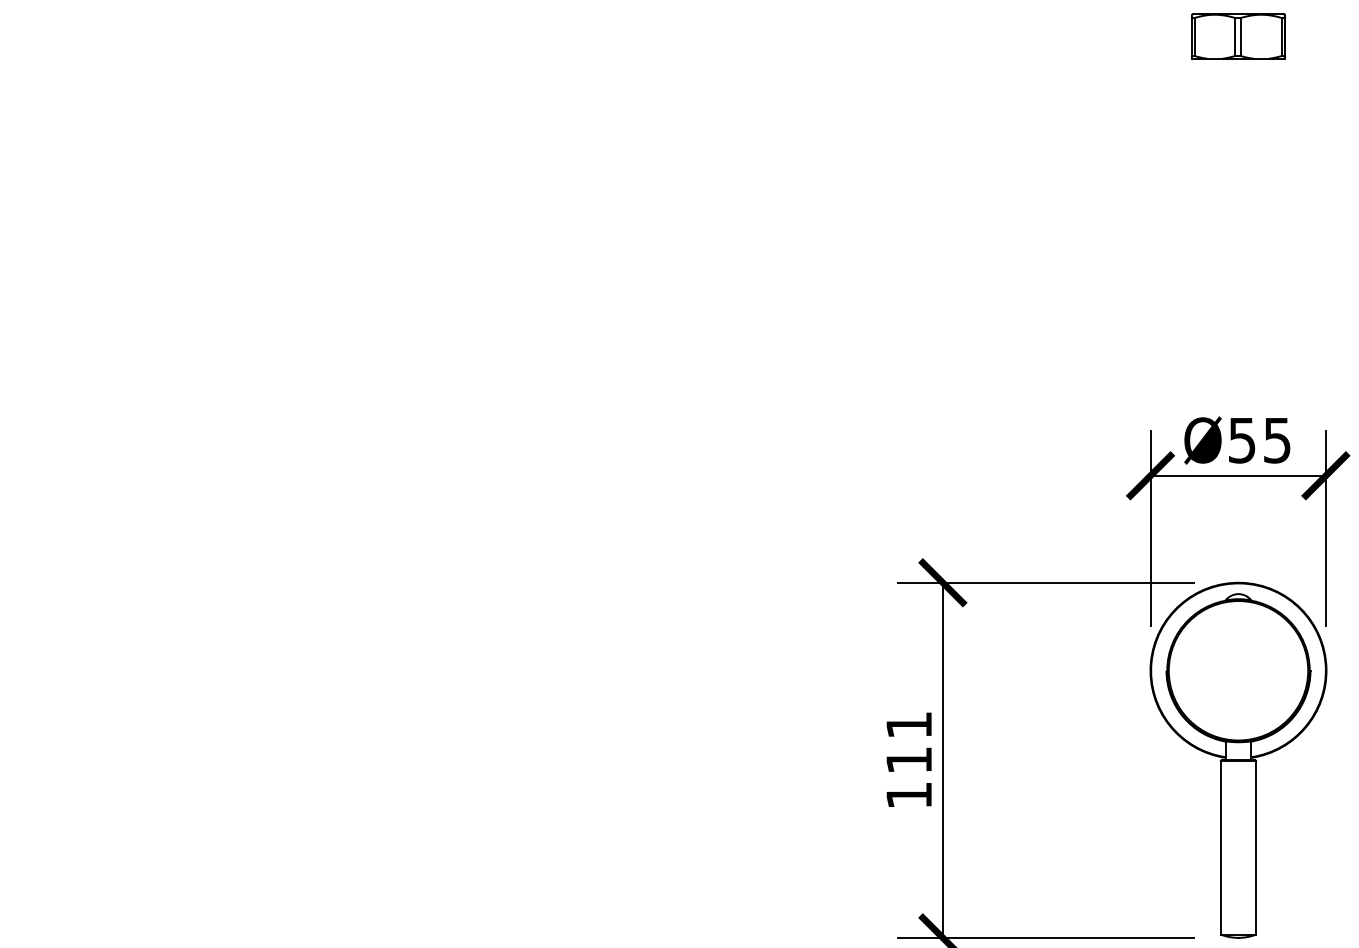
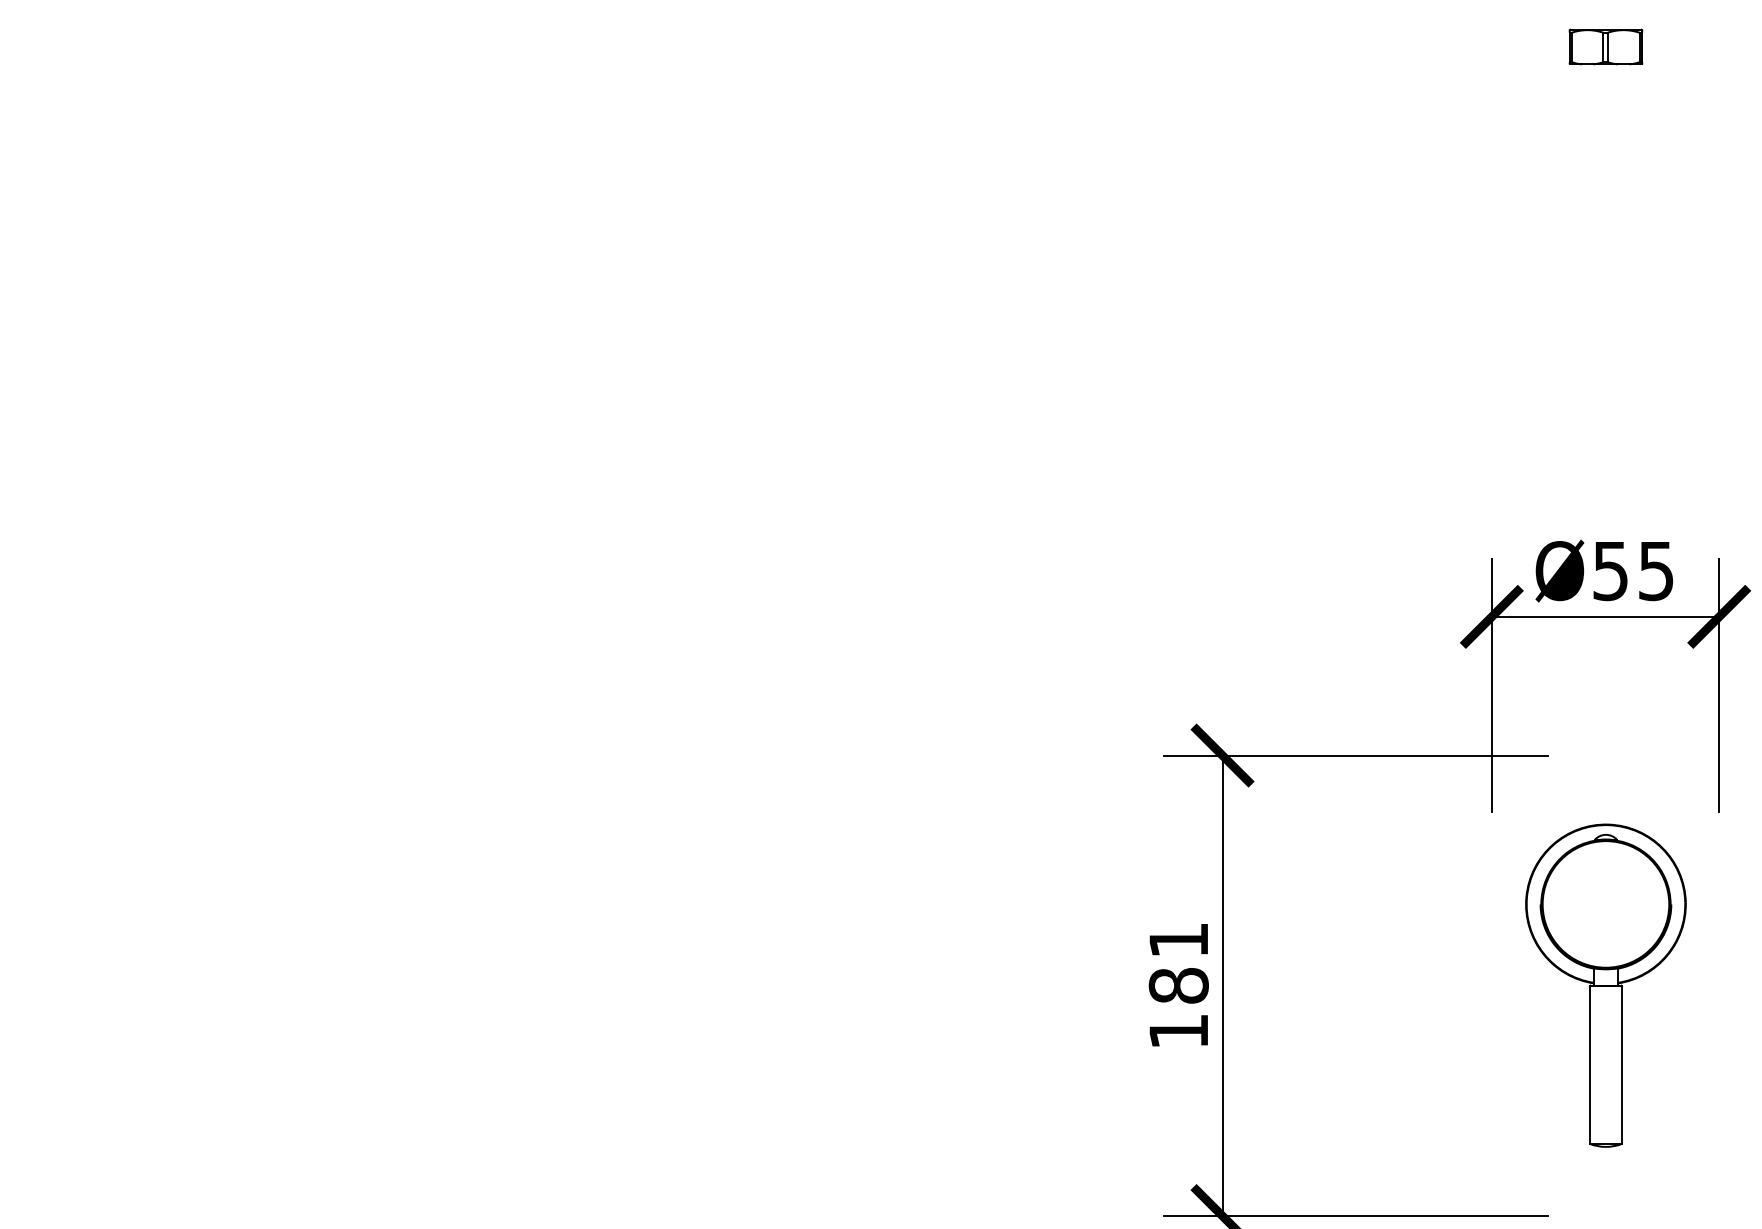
part: (1238, 36) -> (1605, 46), size x0.6
text: (908, 760) -> (1178, 985), 111 -> 181
part: (1238, 760) -> (1605, 985), size x0.7

